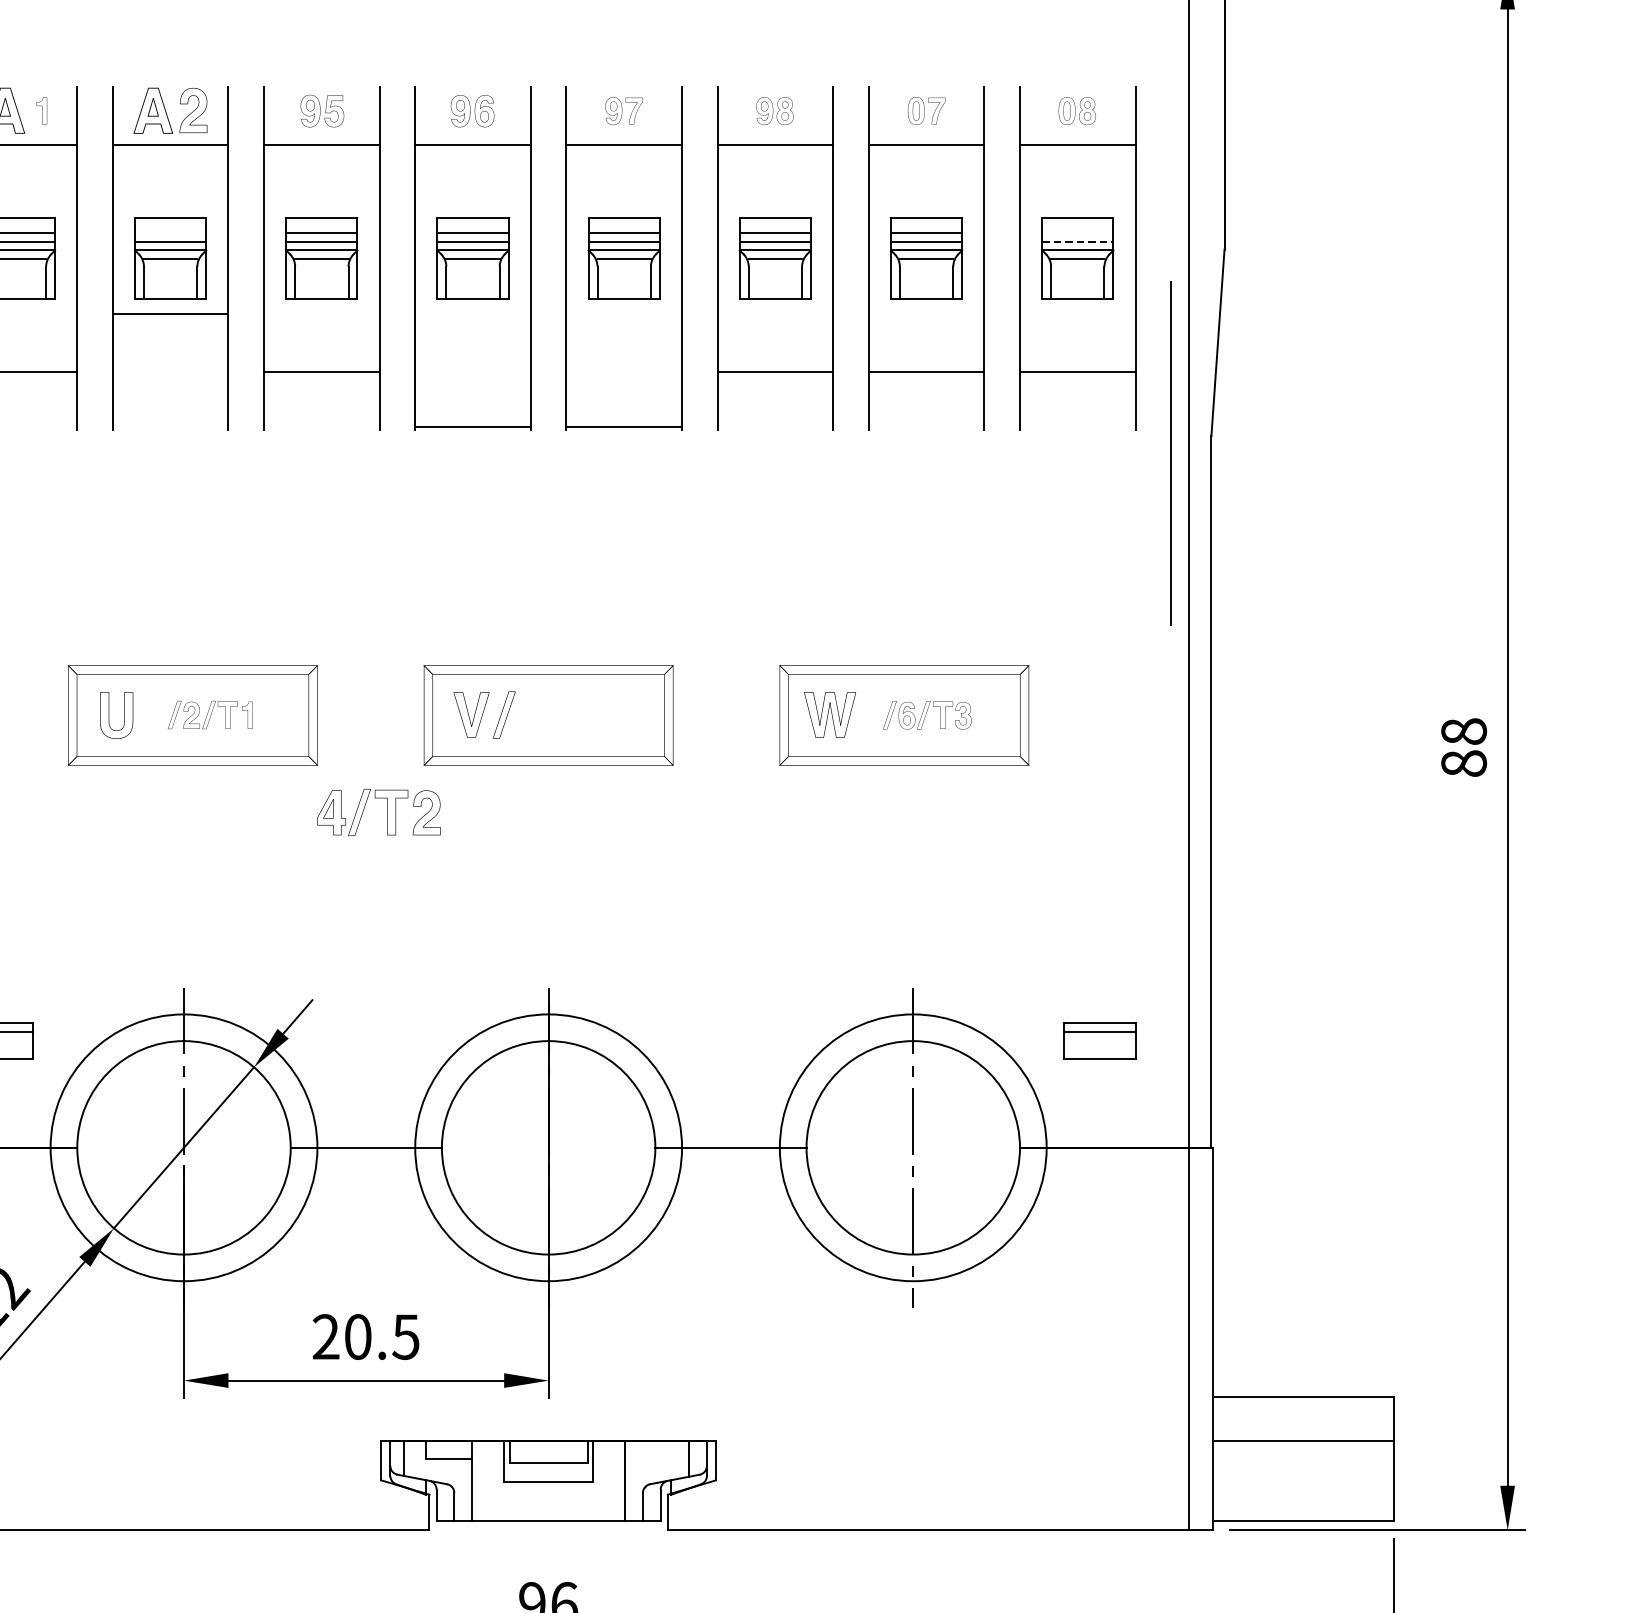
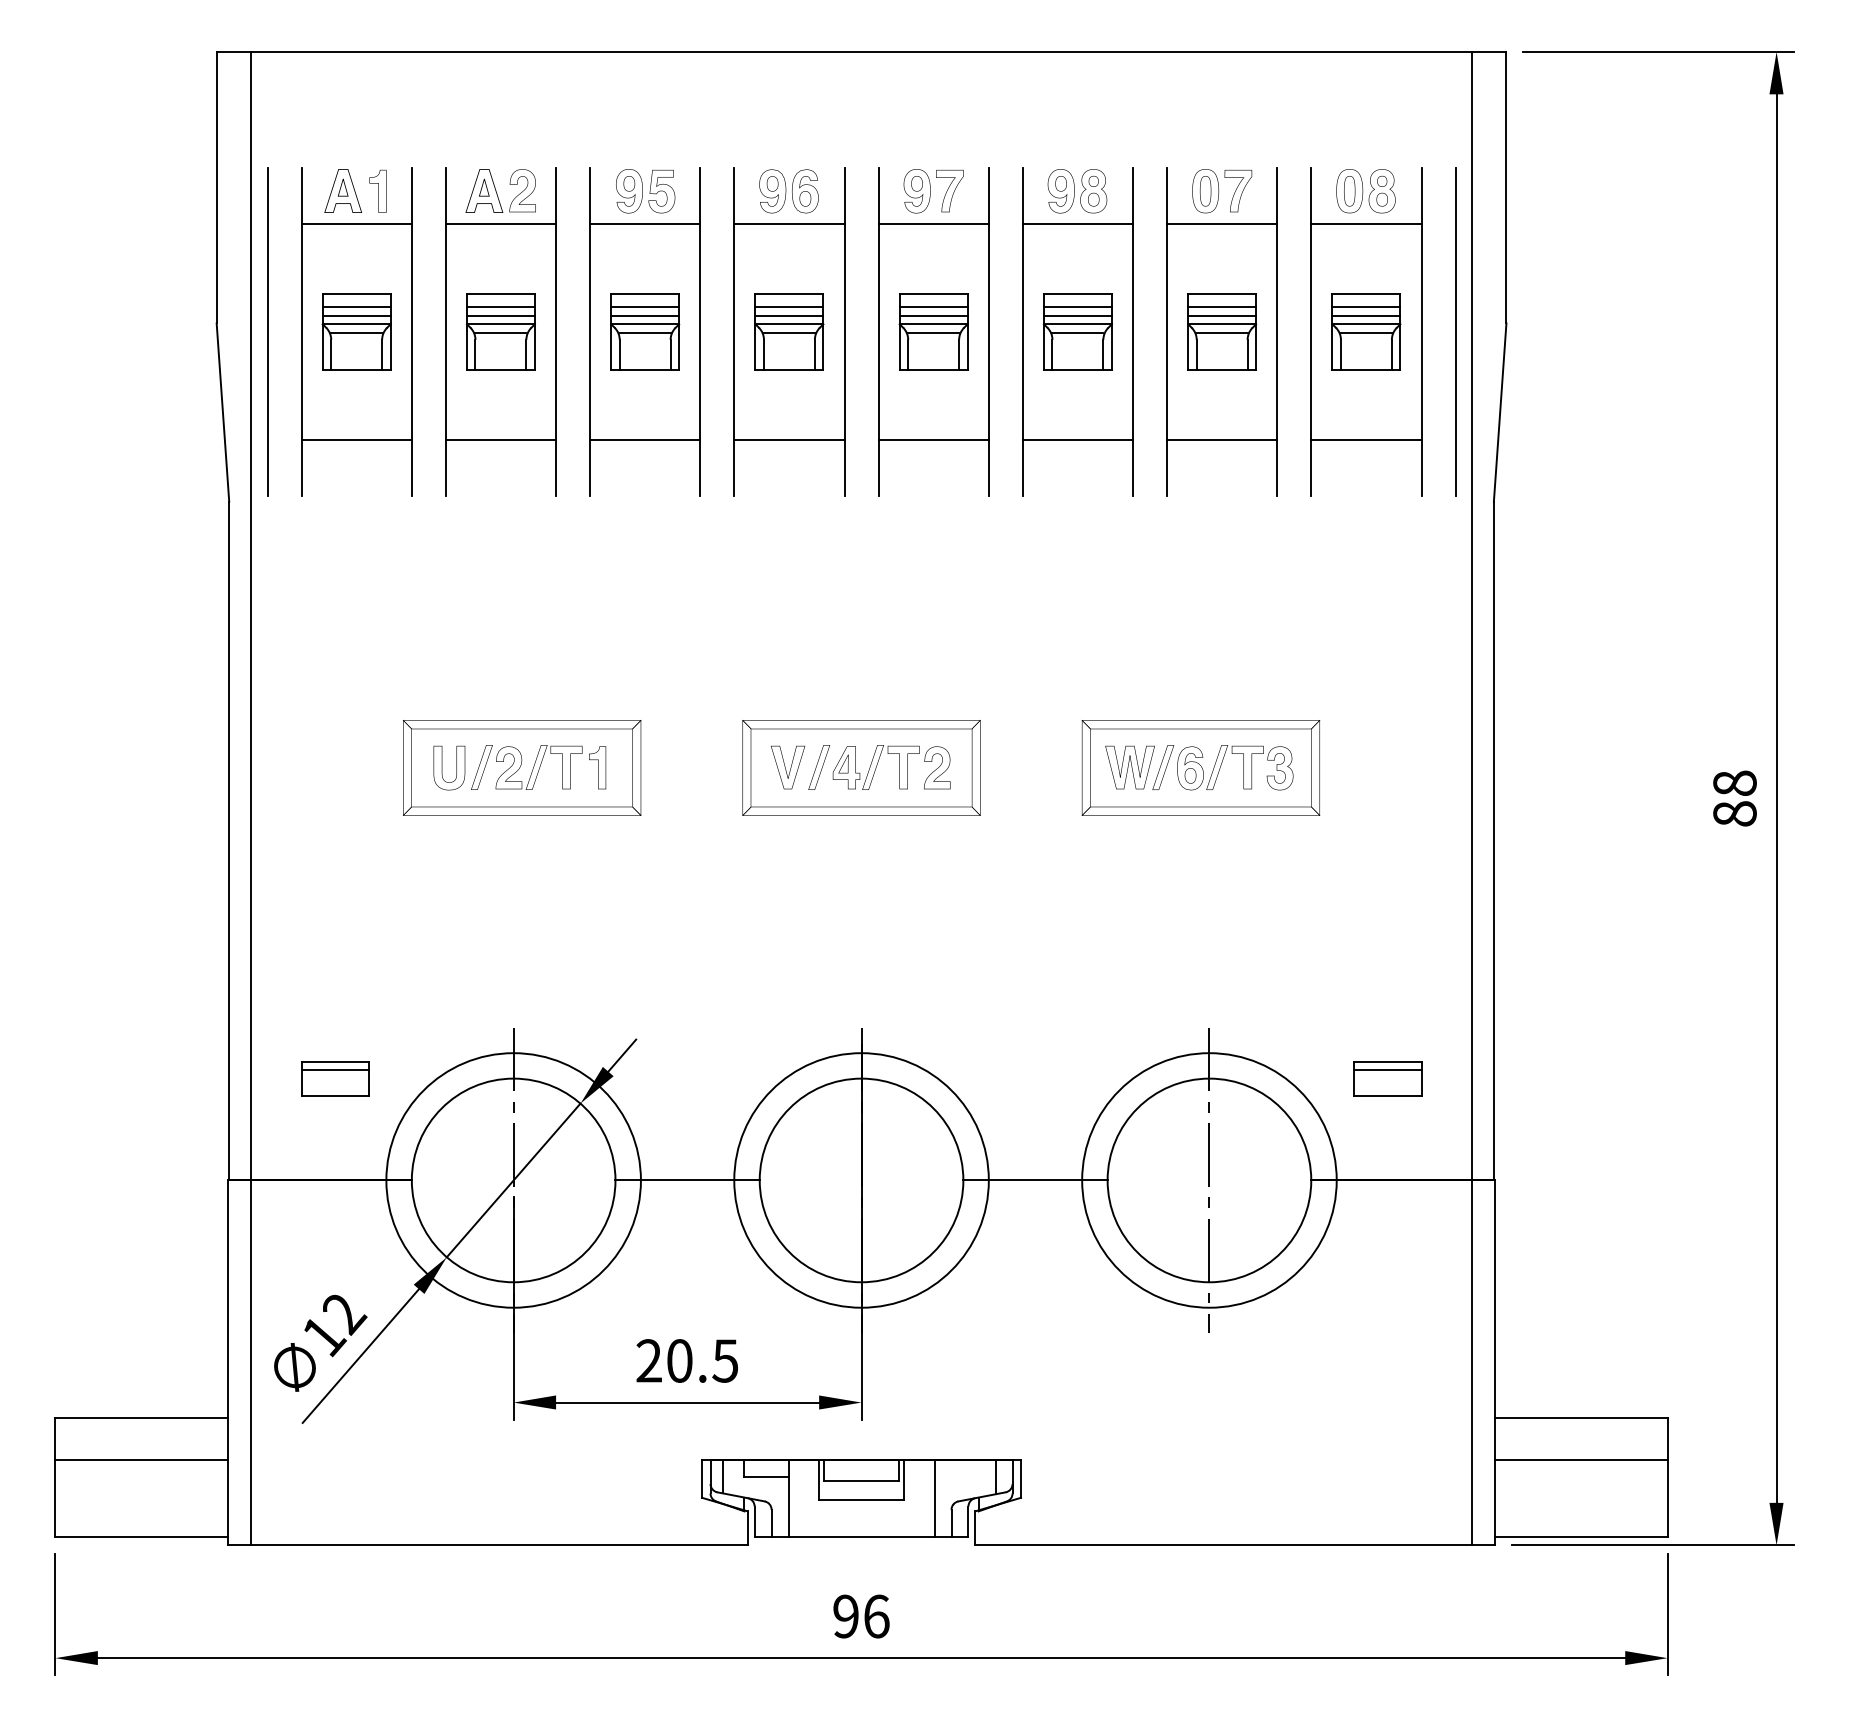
part: (41, 110) -> (377, 190), size x1.67
part: (322, 111) -> (645, 191), size x1.43
part: (472, 111) -> (788, 191), size x1.43
part: (624, 111) -> (933, 191), size x1.67
part: (774, 111) -> (1077, 191), size x1.67
part: (926, 111) -> (1222, 191), size x1.67
part: (1076, 111) -> (1365, 191), size x1.67
line: (170, 232) -> (500, 307), added
line: (1077, 232) -> (1366, 307), added
line: (1077, 241) -> (1366, 315), dashed -> solid
line: (170, 313) -> (500, 439), moved
line: (473, 426) -> (789, 439), moved
line: (624, 426) -> (933, 439), moved
line: (1171, 452) -> (1455, 331), moved
part: (210, 715) -> (538, 767), size x1.67
part: (926, 715) -> (1222, 767), size x1.67
part: (387, 812) -> (899, 767), moved

